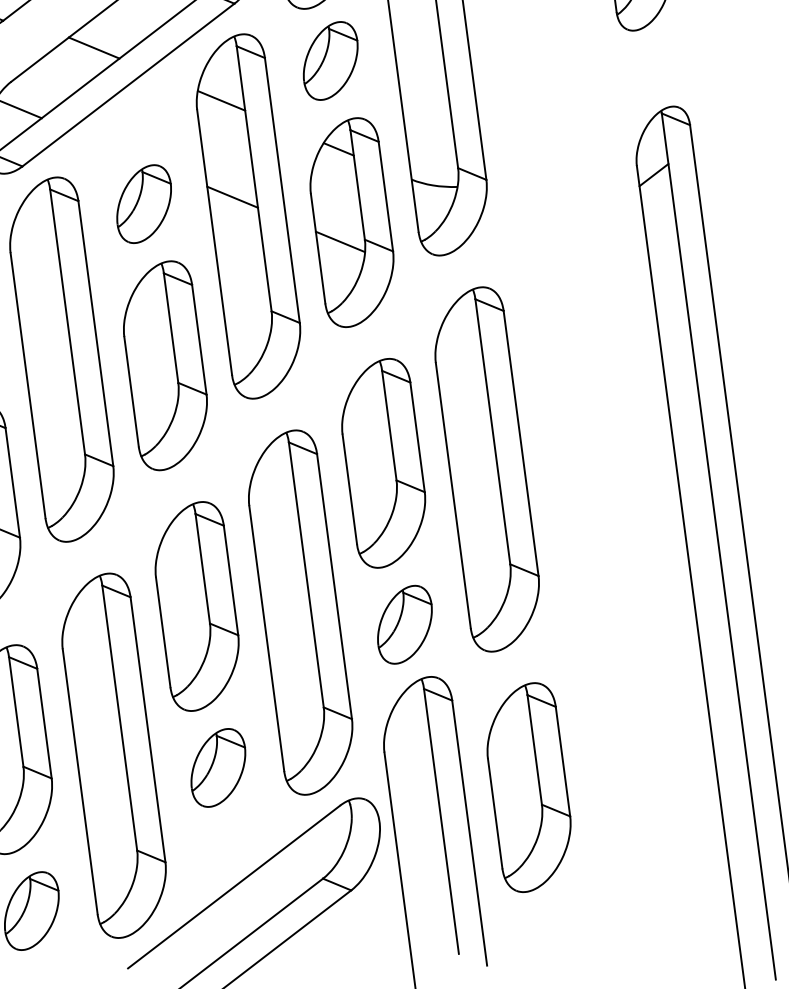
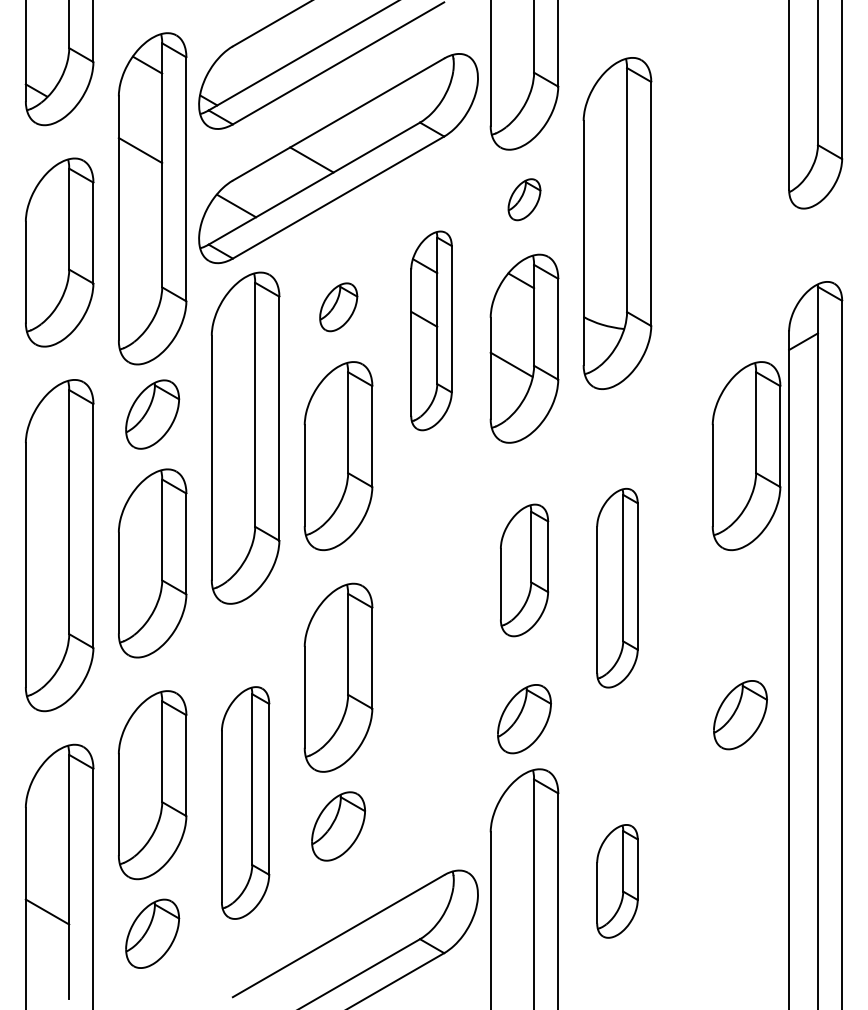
part: (330, 60) -> (524, 199), size x0.6
part: (144, 204) -> (338, 307), size x0.7
part: (248, 216) -> (431, 330), size x0.6
part: (608, 307) -> (746, 456), added
part: (383, 463) -> (524, 570), size x0.7
part: (487, 468) -> (617, 587), size x0.6
part: (638, 589) -> (740, 715), added
part: (300, 612) -> (431, 695), removed
part: (113, 755) -> (245, 802), size x0.7
part: (529, 787) -> (617, 881), size x0.6

